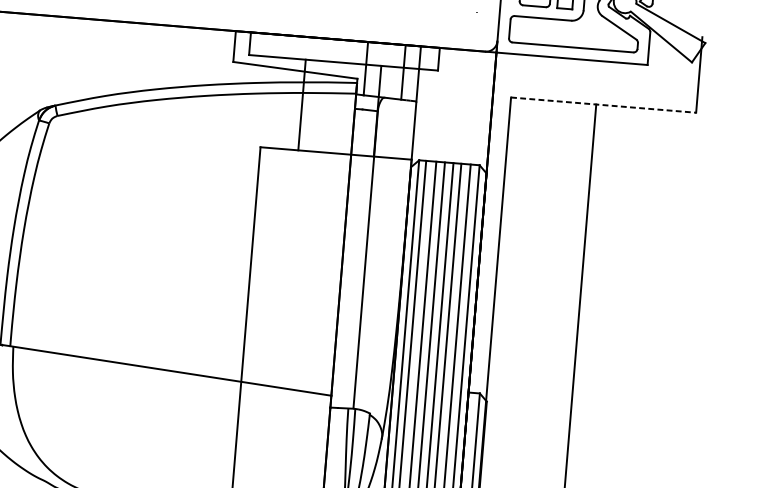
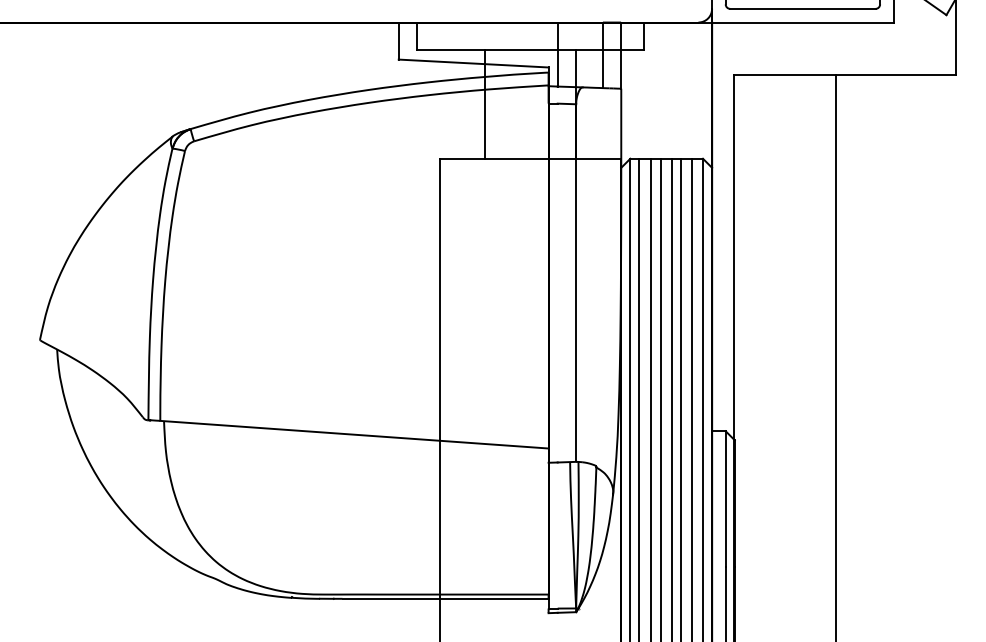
line: (603, 104) -> (845, 74), dashed -> solid

